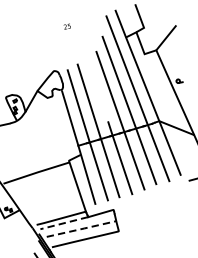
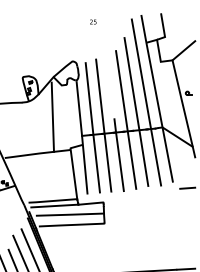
line: (44, 131) -> (52, 116), added
line: (64, 223) -> (54, 206), dashed -> solid
line: (82, 228) -> (70, 214), dashed -> solid

